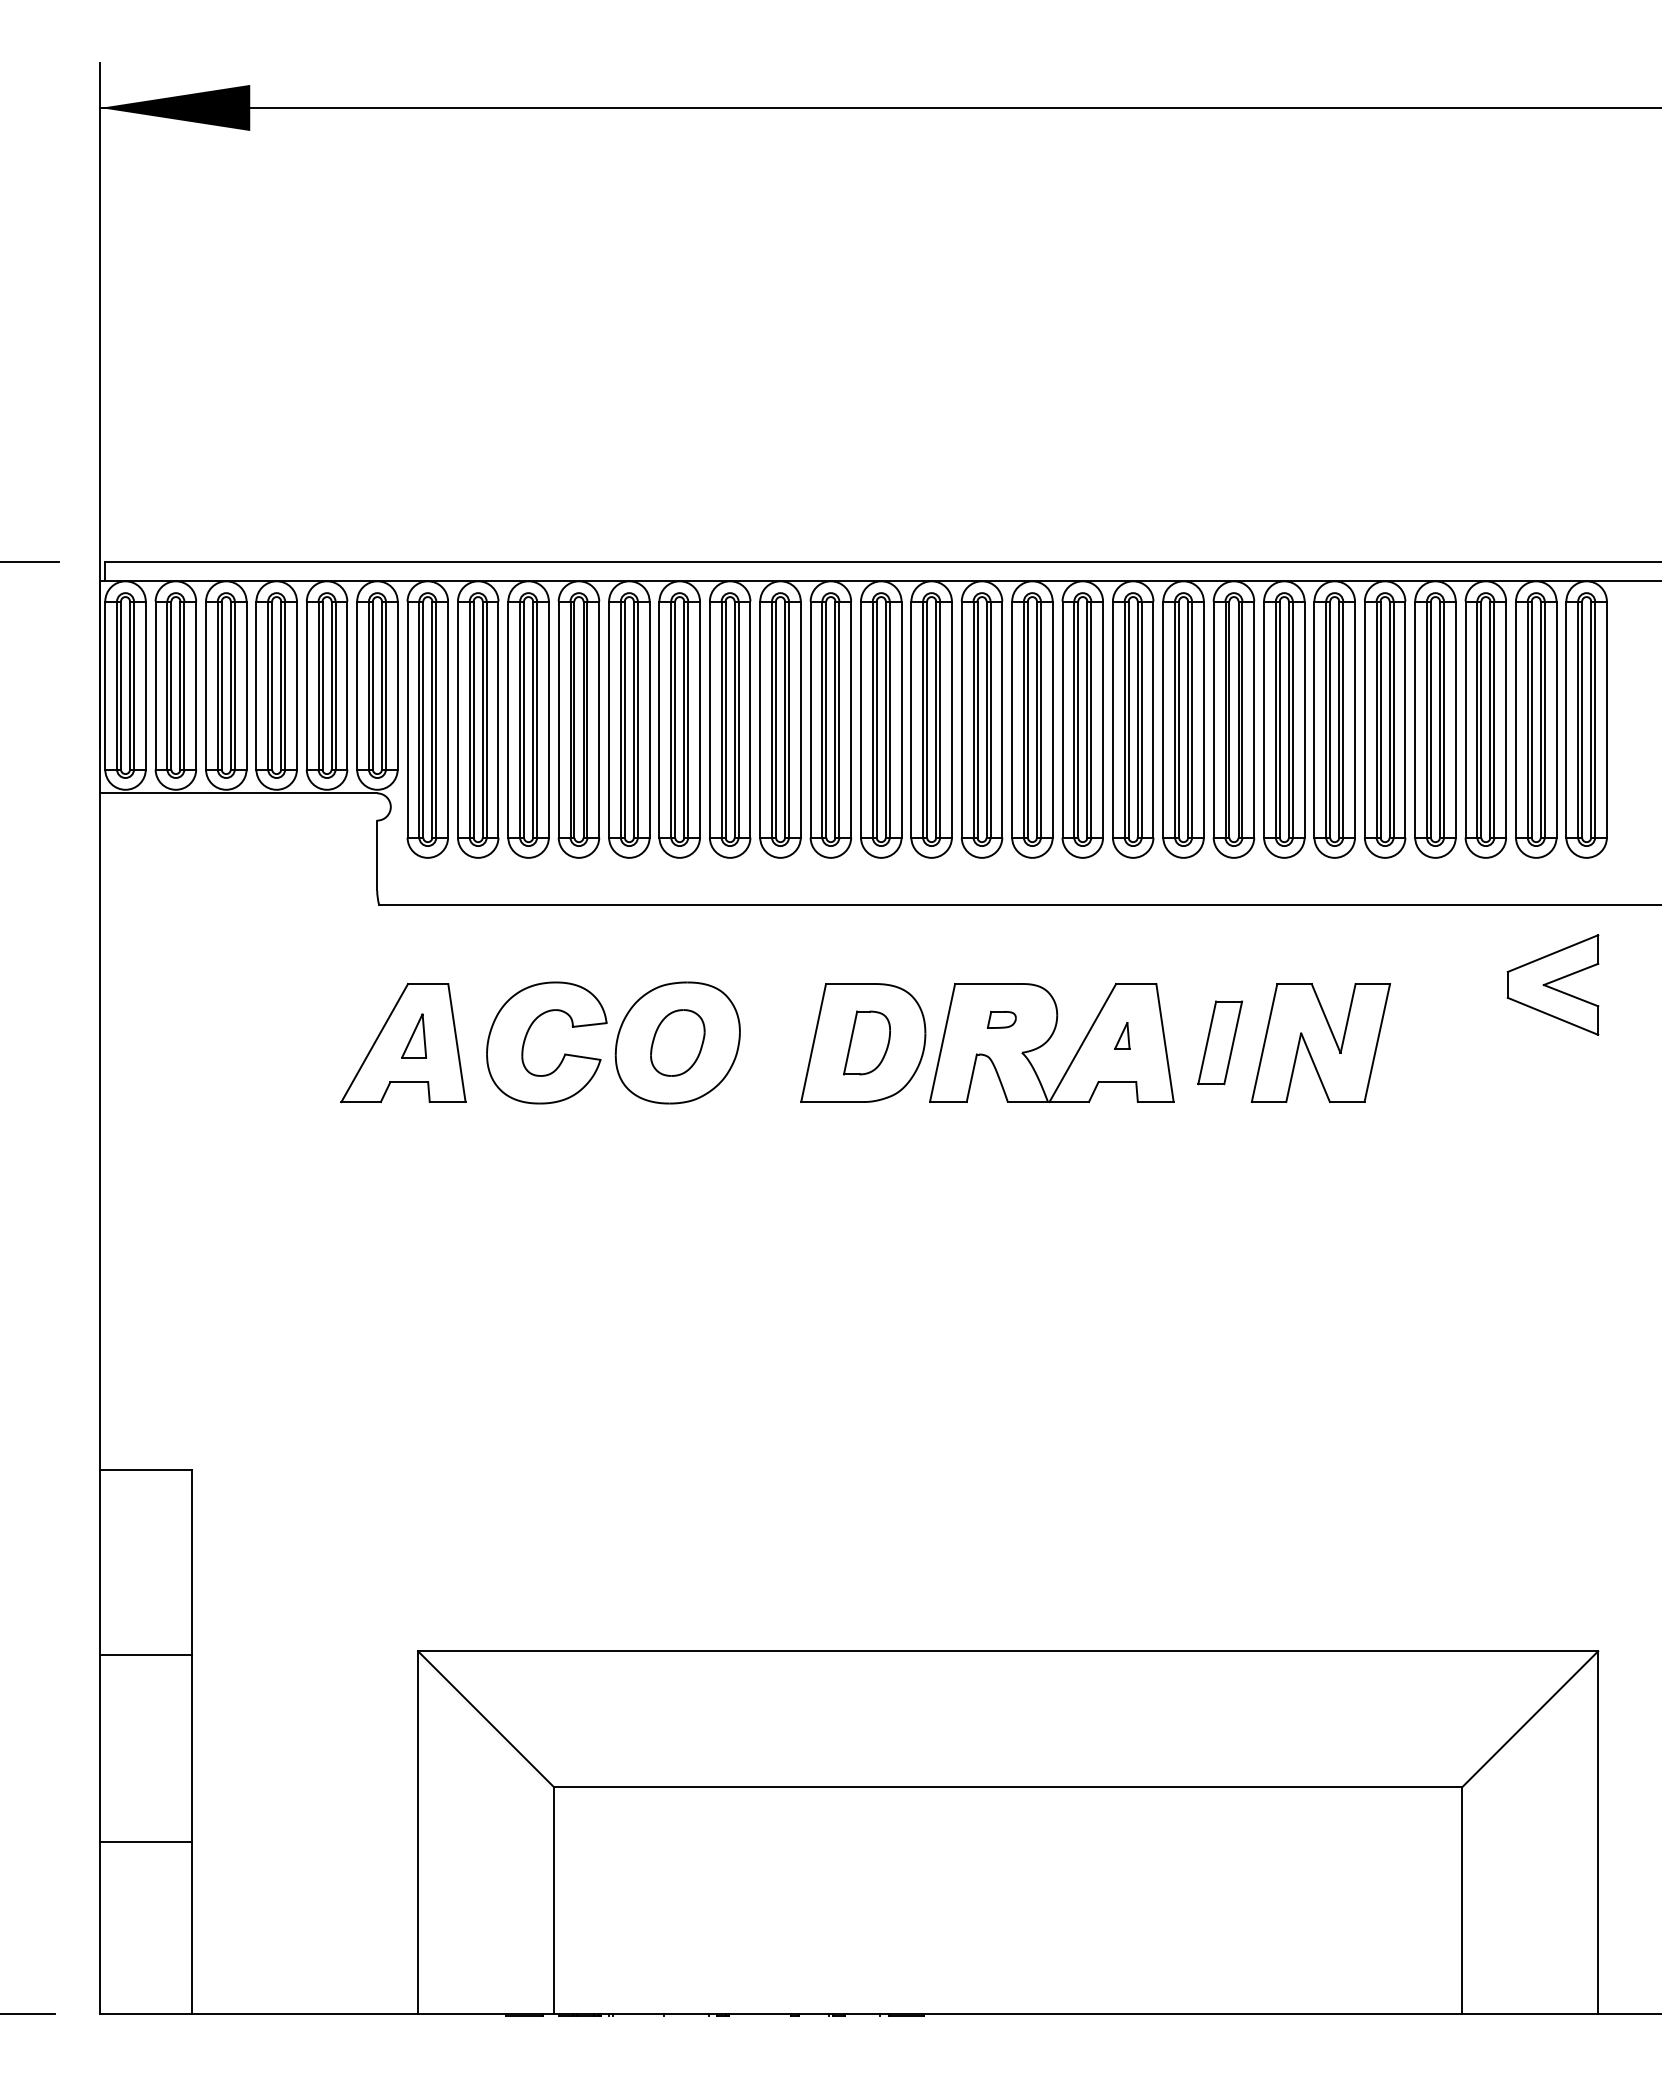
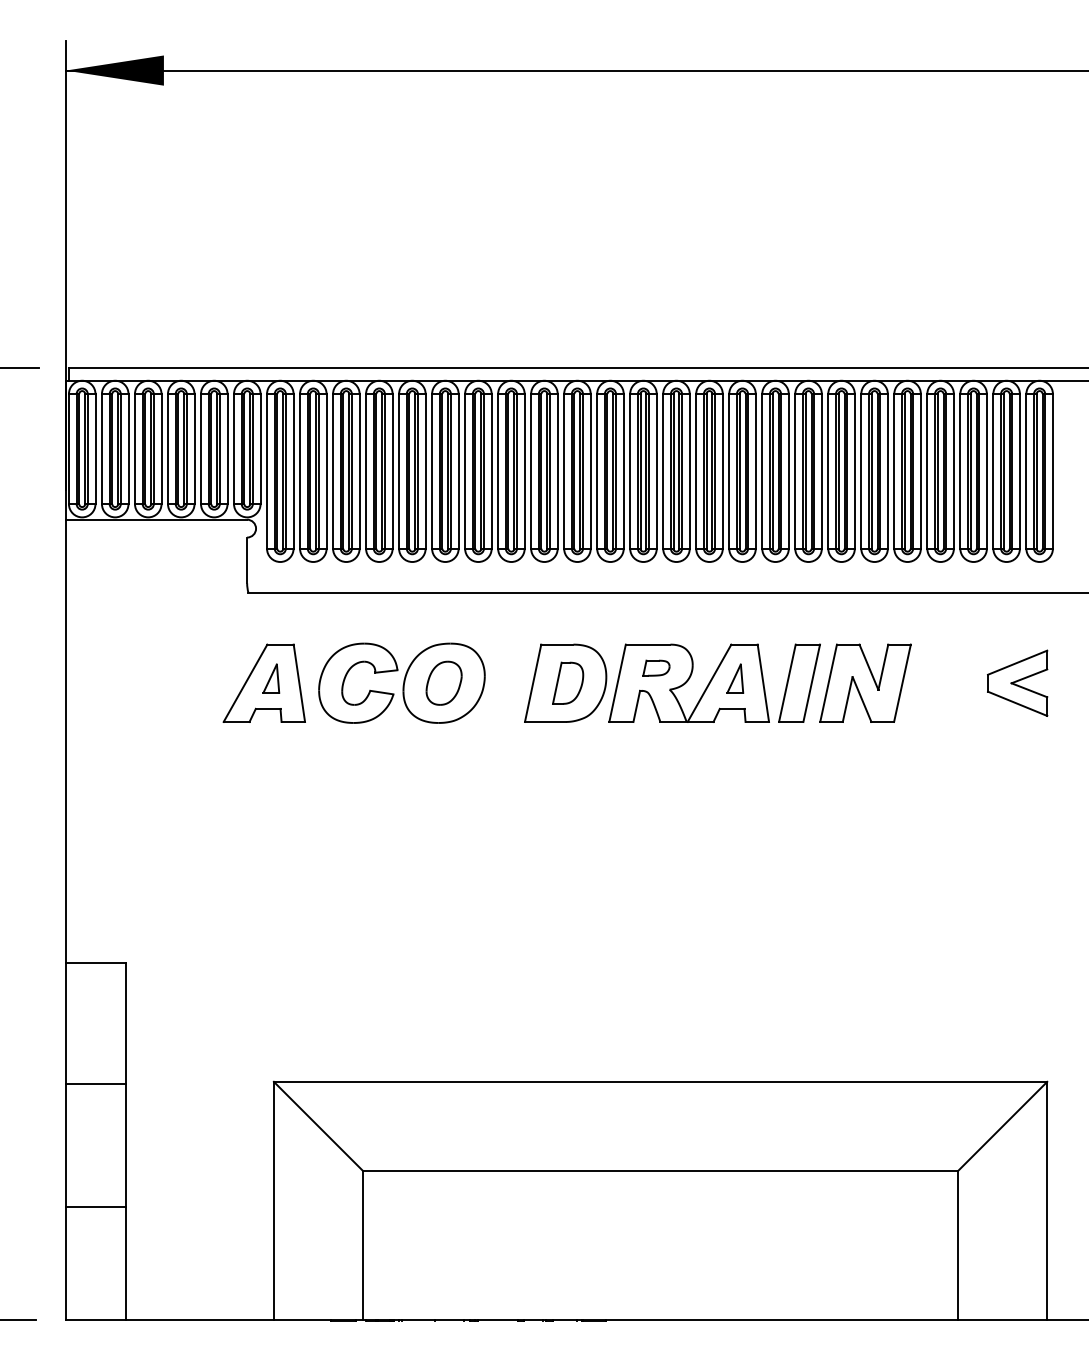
part: (1552, 983) -> (1017, 682), moved
part: (1001, 1018) -> (656, 667), size x1.43
part: (1122, 1035) -> (735, 678), size x1.67
part: (1220, 1041) -> (799, 682), size x1.43

